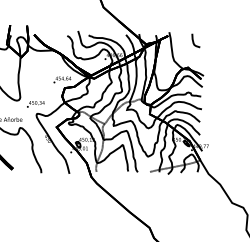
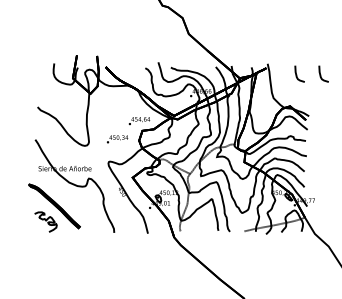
part: (215, 40) -> (323, 73), added
text: (35, 104) -> (117, 139), moved

